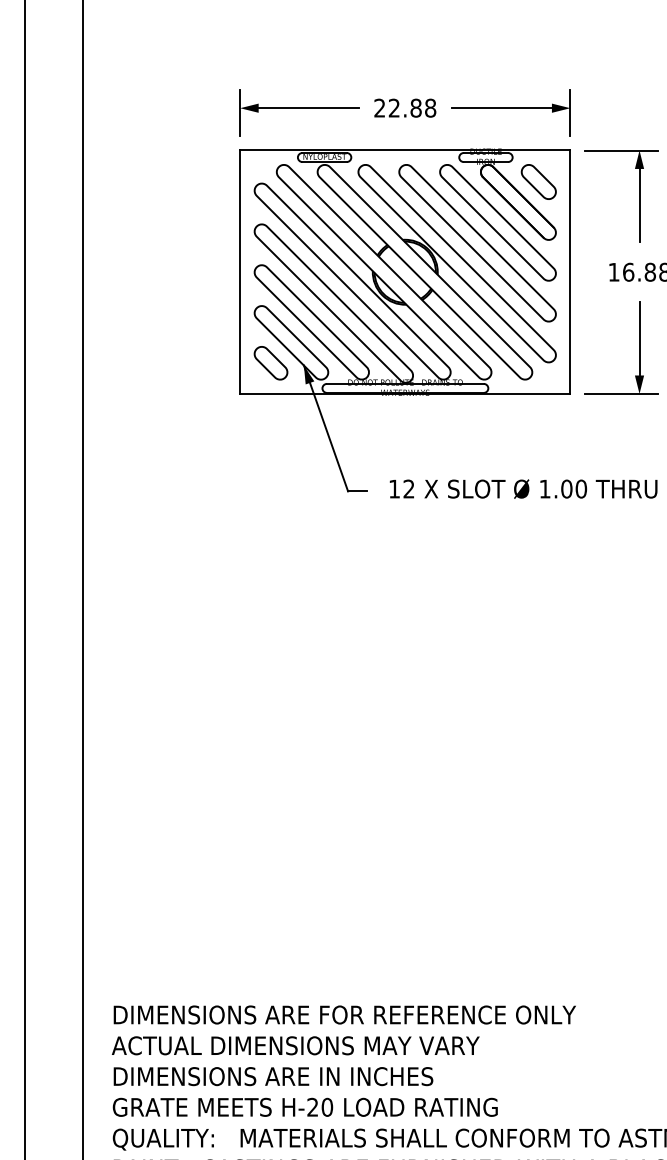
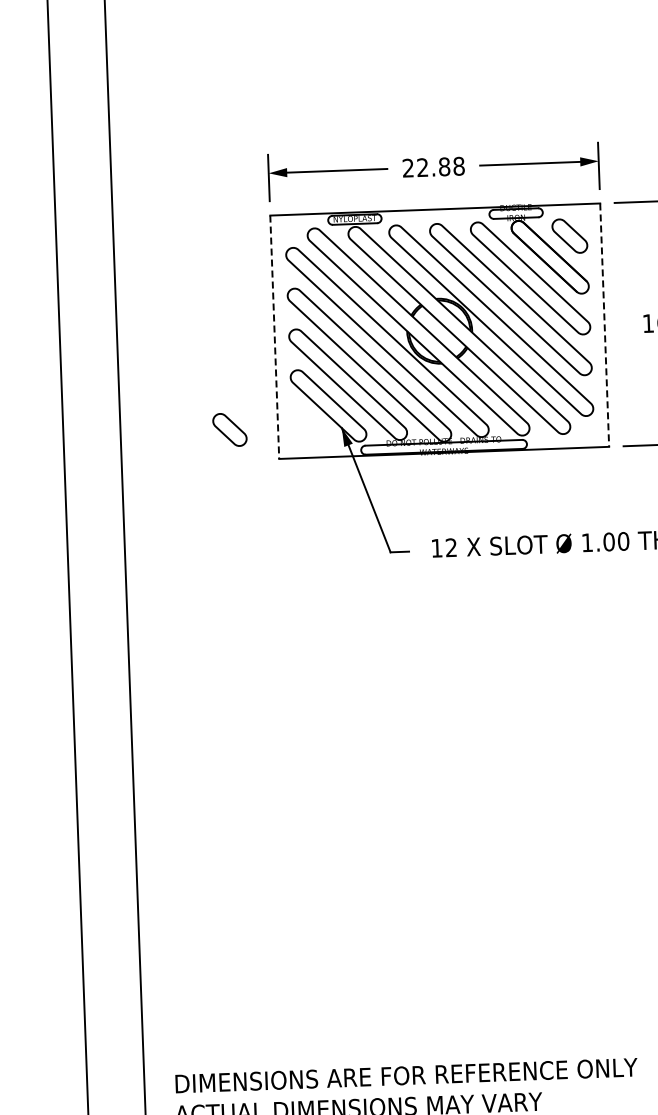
line: (240, 272) -> (275, 337), solid -> dashed
line: (570, 272) -> (604, 325), solid -> dashed
part: (270, 363) -> (229, 430), moved

